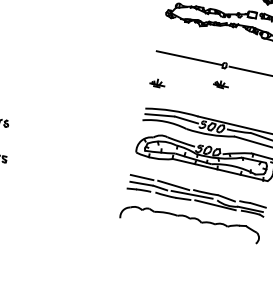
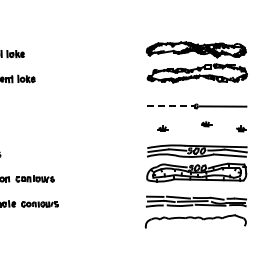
line: (189, 58) -> (170, 106), solid -> dashed
part: (156, 82) -> (162, 128), moved
part: (220, 85) -> (206, 124), moved

